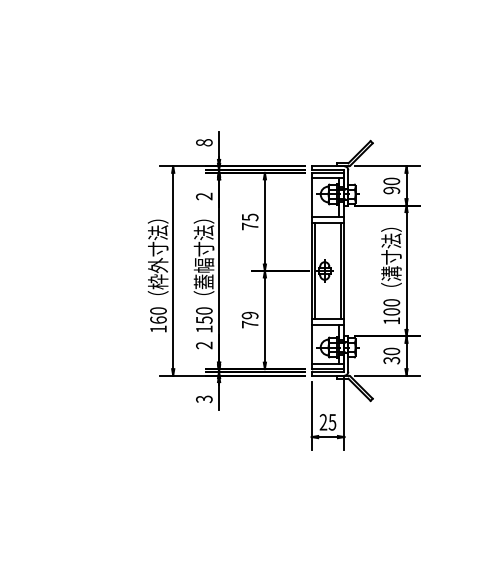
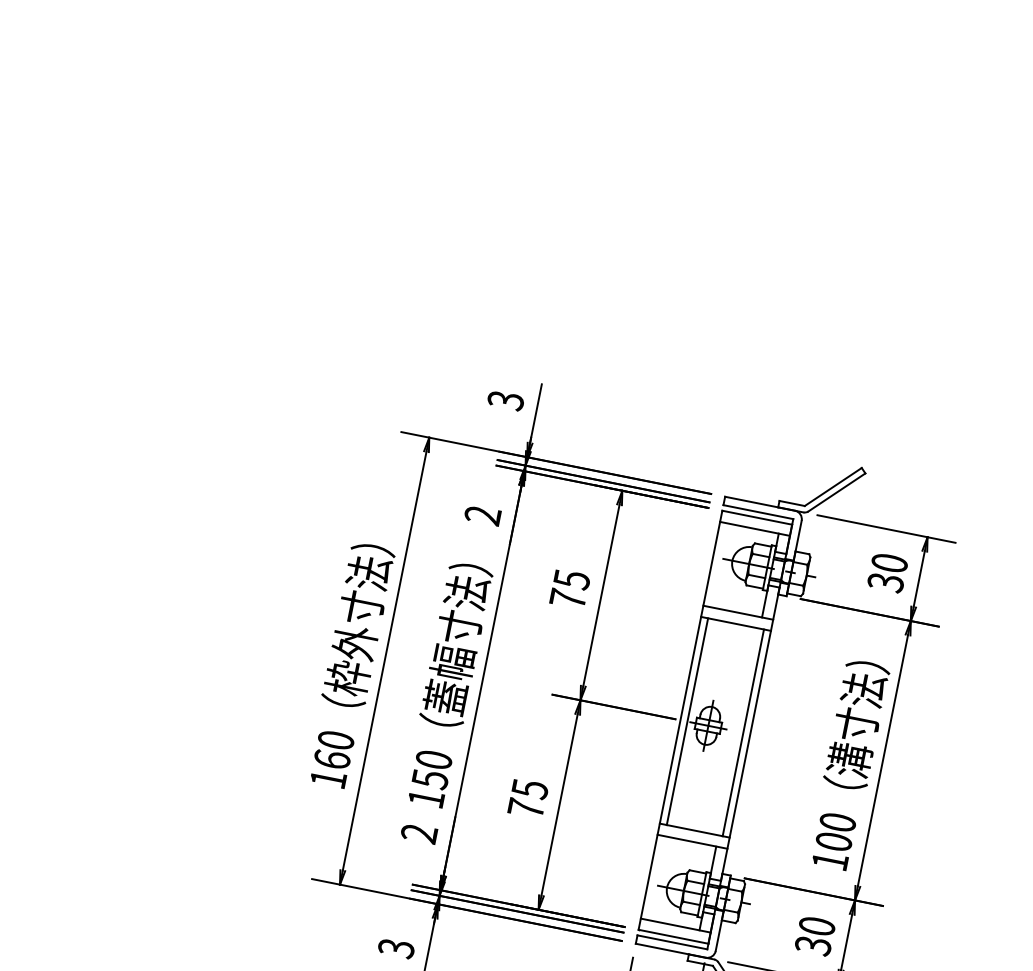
text: (204, 142) -> (506, 400), 8 -> 3
text: (391, 190) -> (885, 582), 90 -> 30
text: (249, 315) -> (528, 788), 79 -> 75

